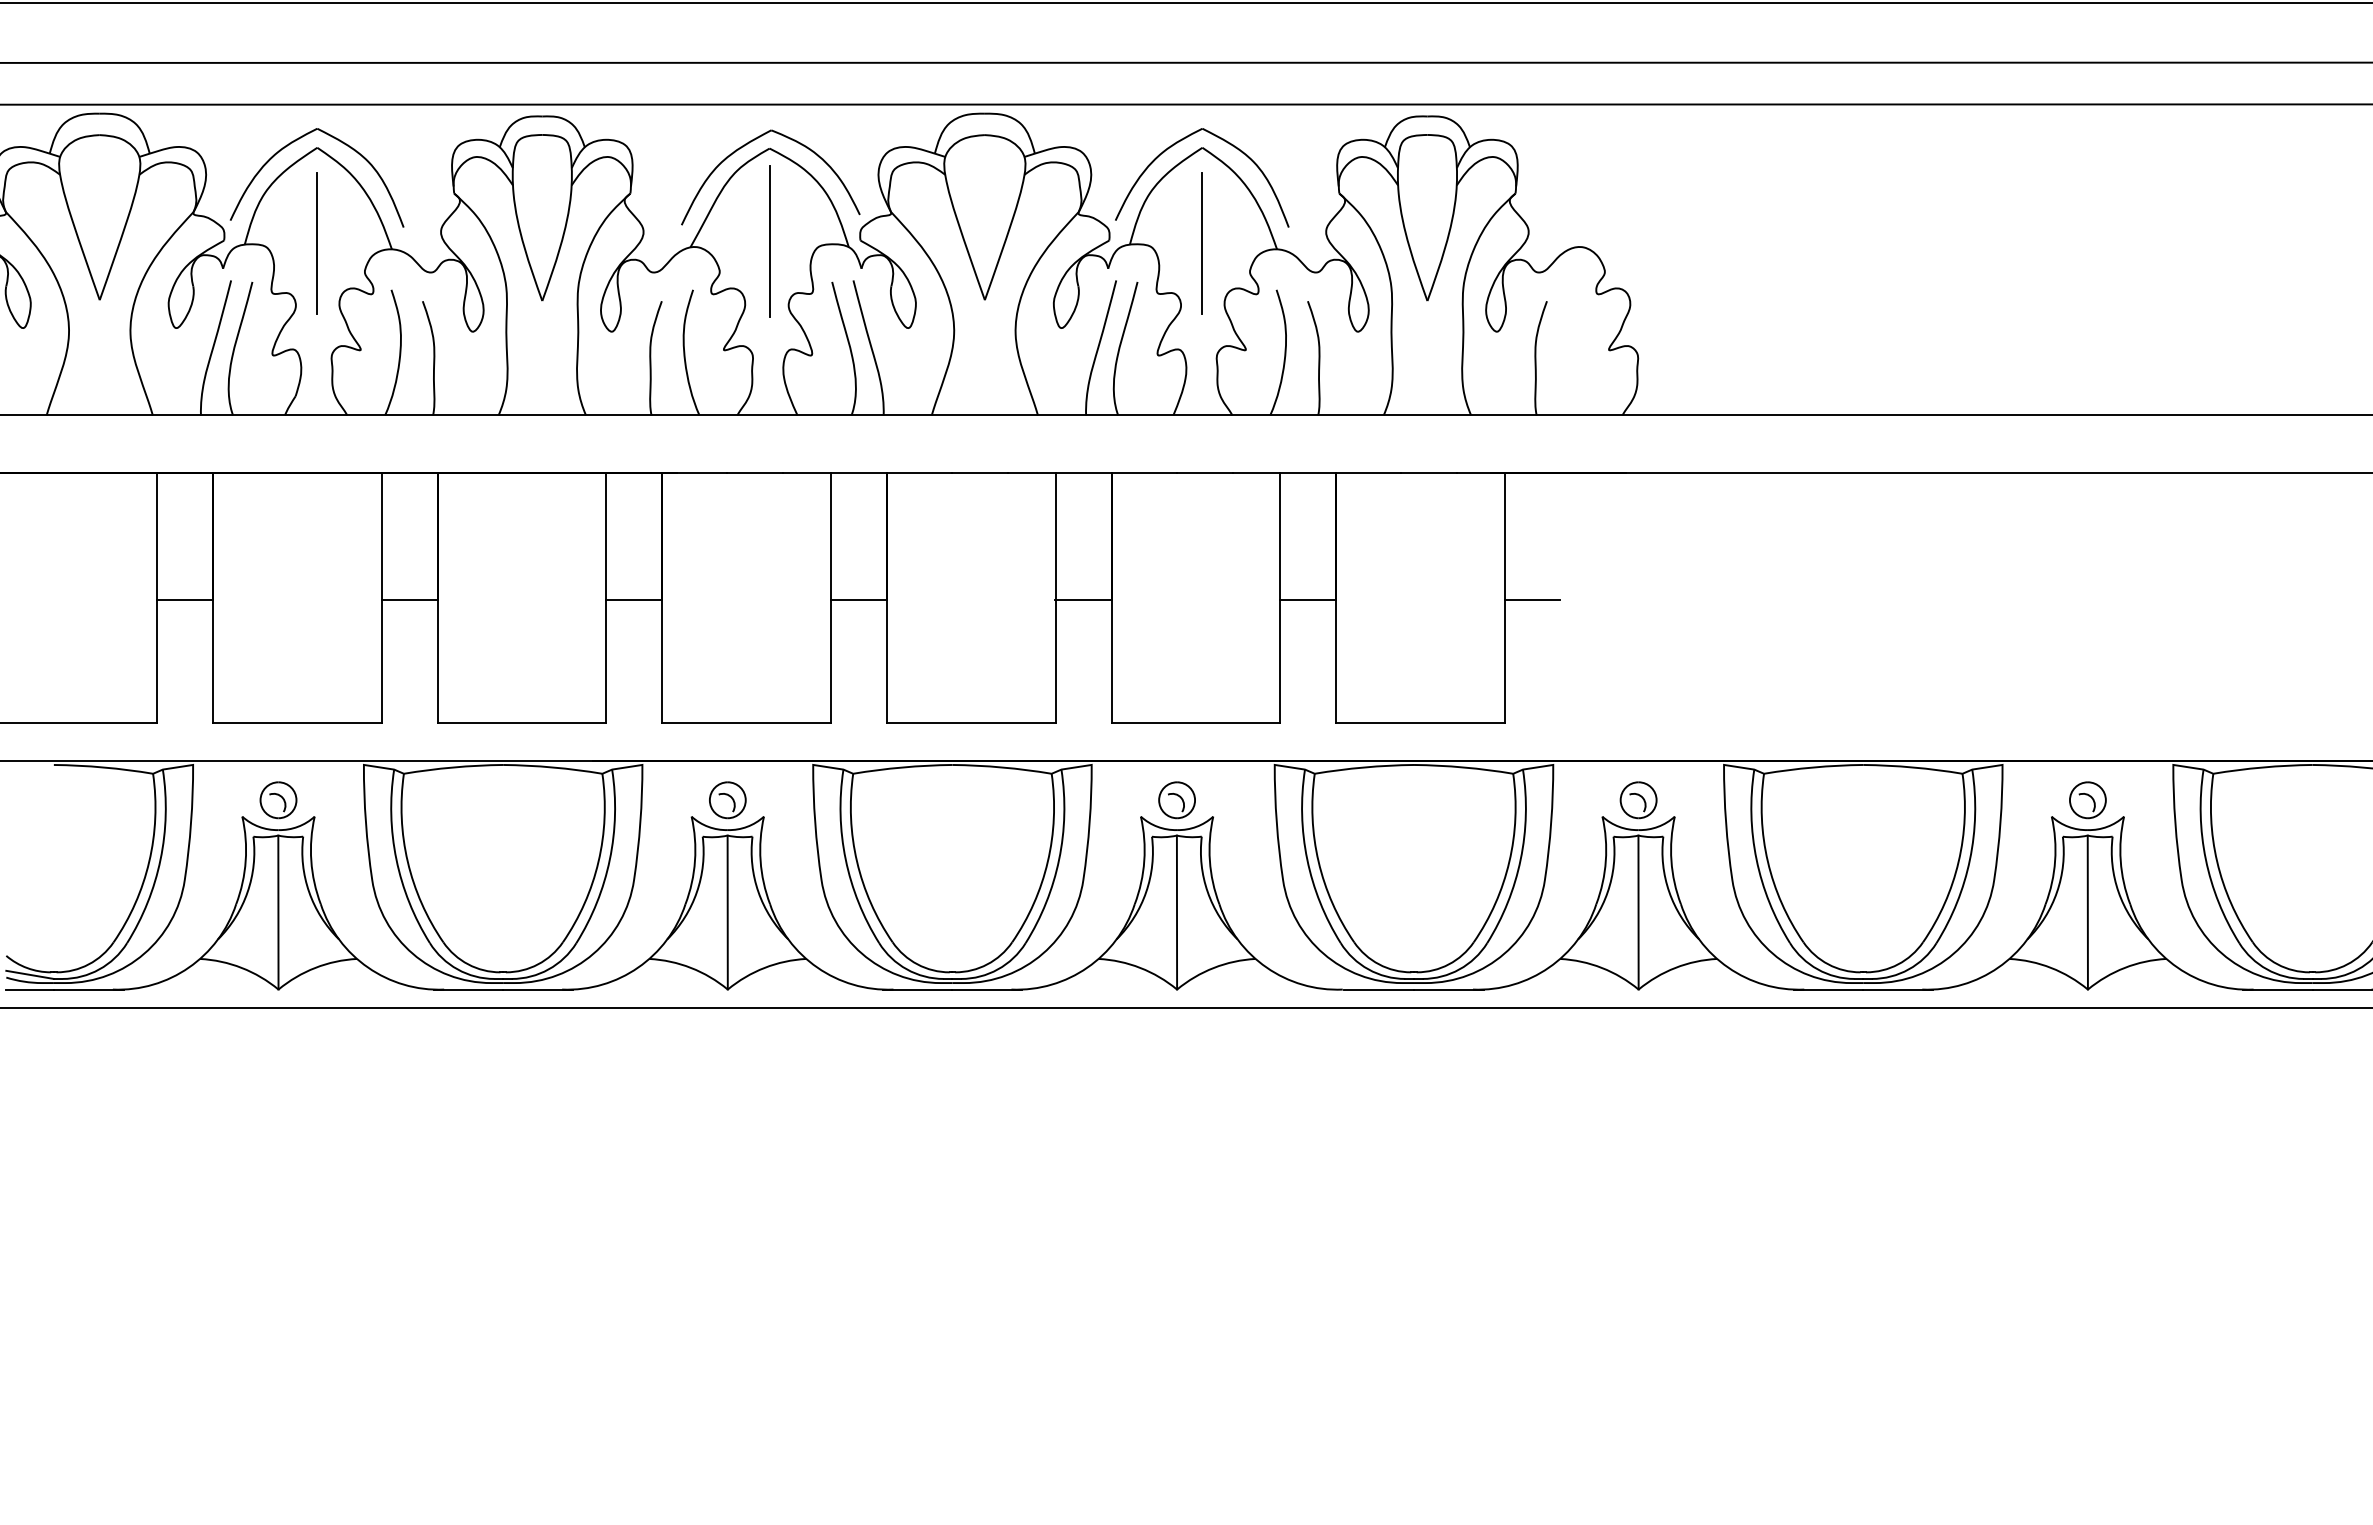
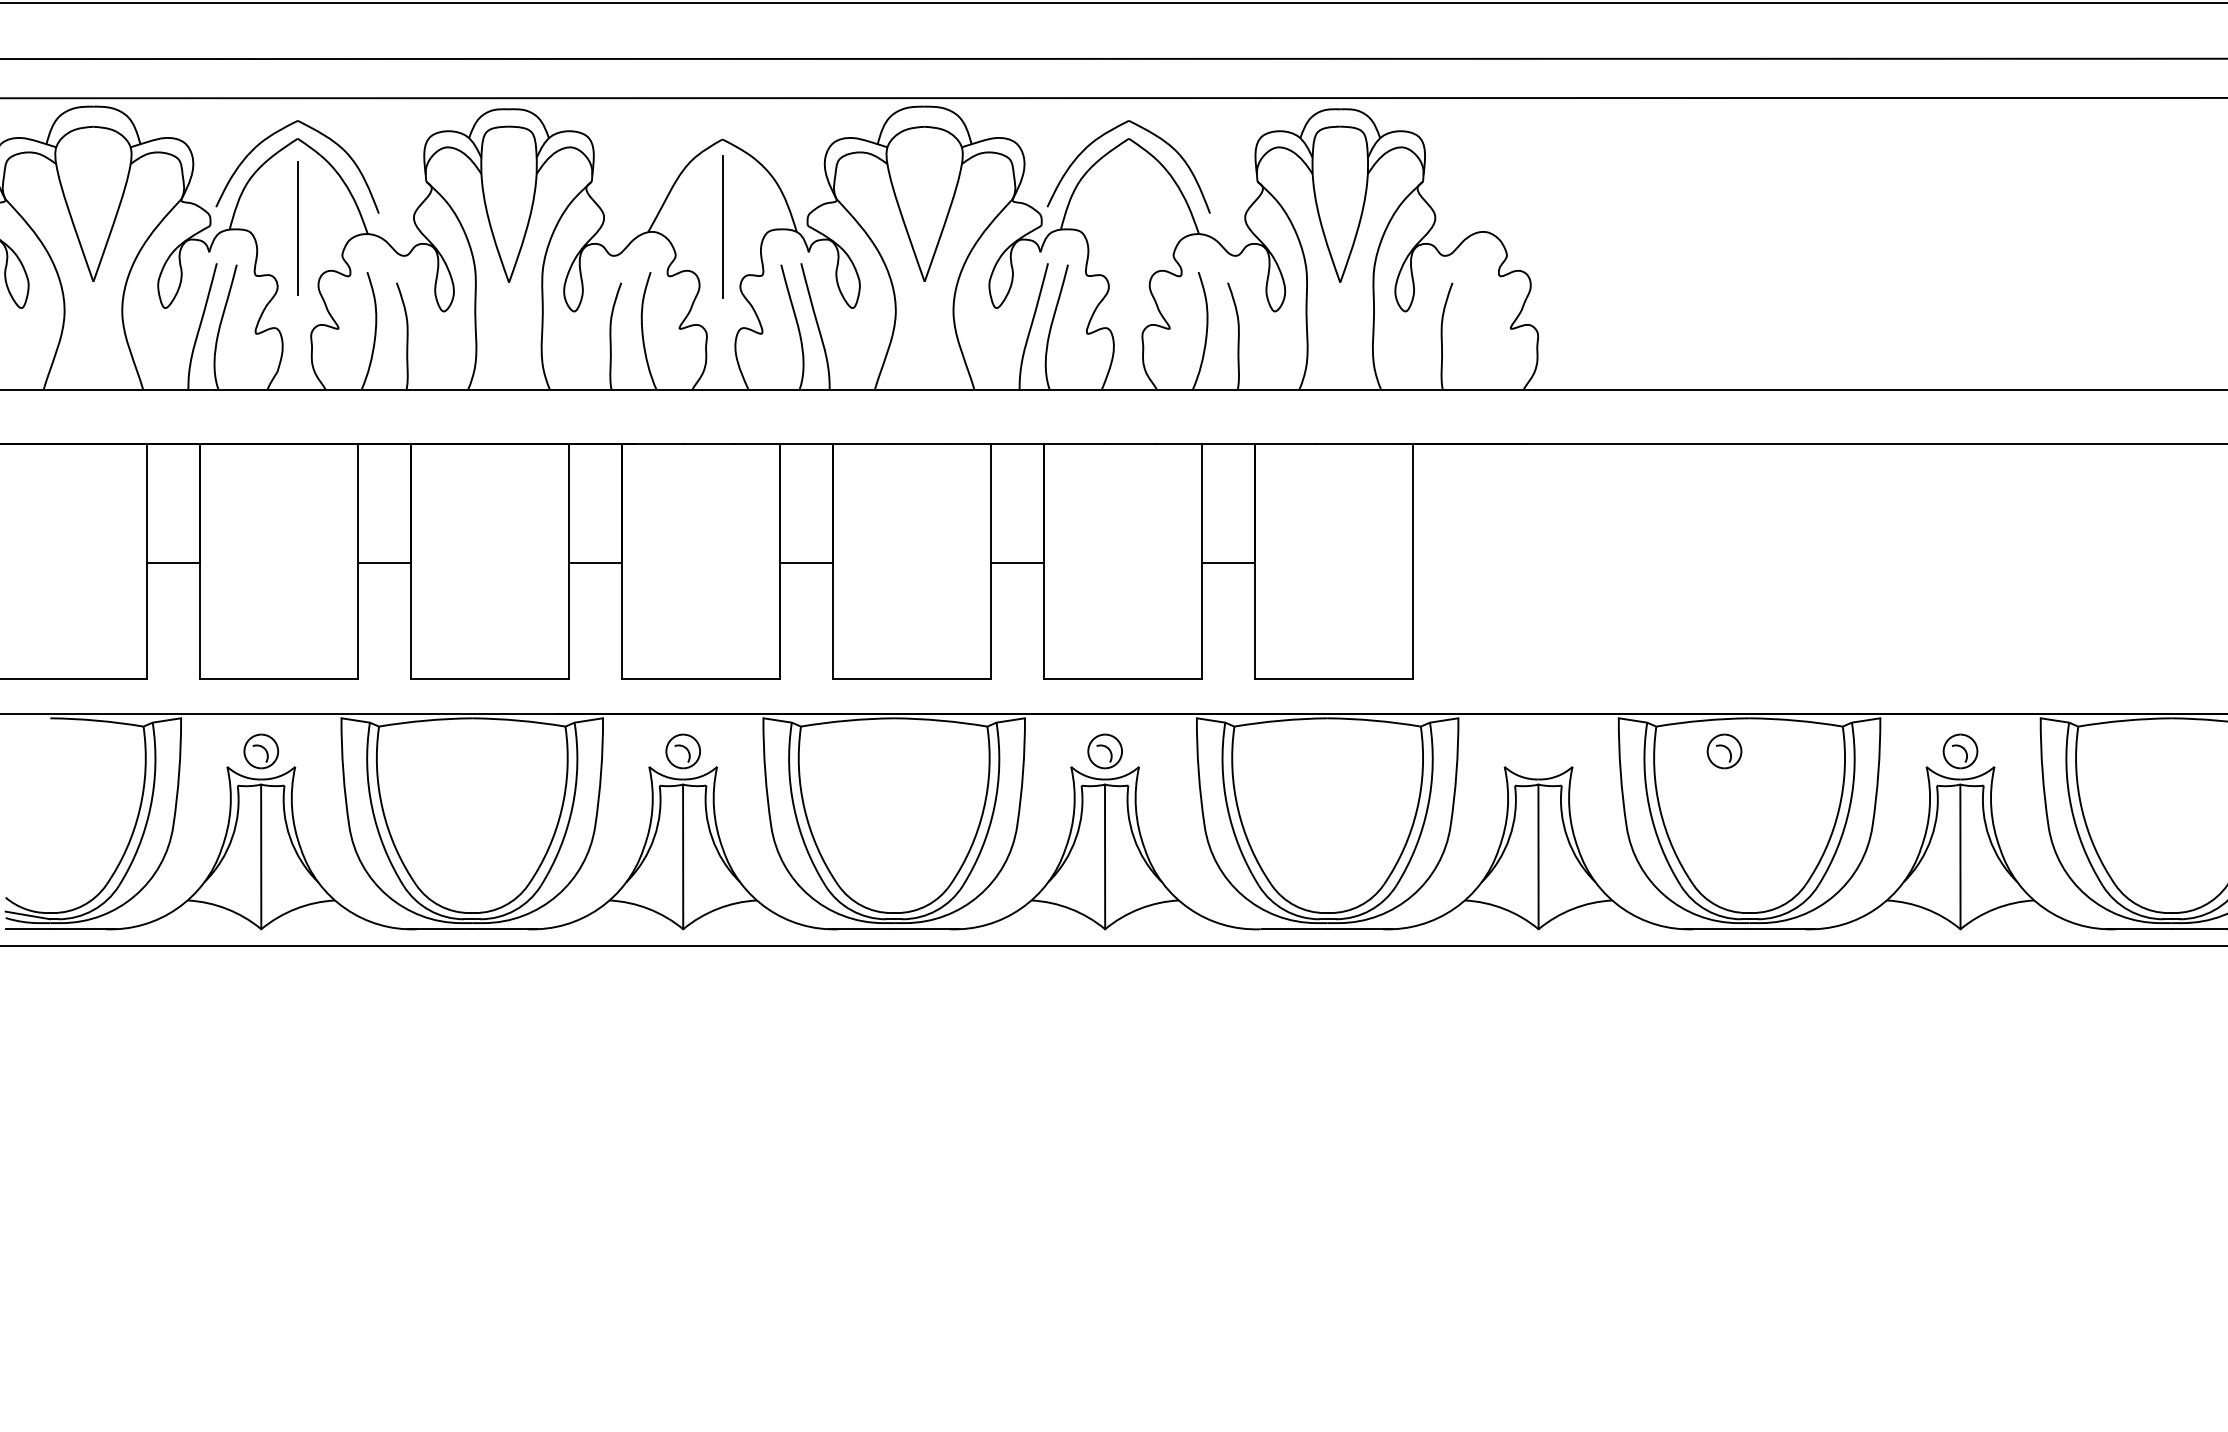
part: (753, 141) -> (707, 132), removed
line: (1202, 242) -> (1129, 227), removed
line: (1532, 599) -> (1438, 562), removed
part: (1638, 800) -> (1724, 751), moved

